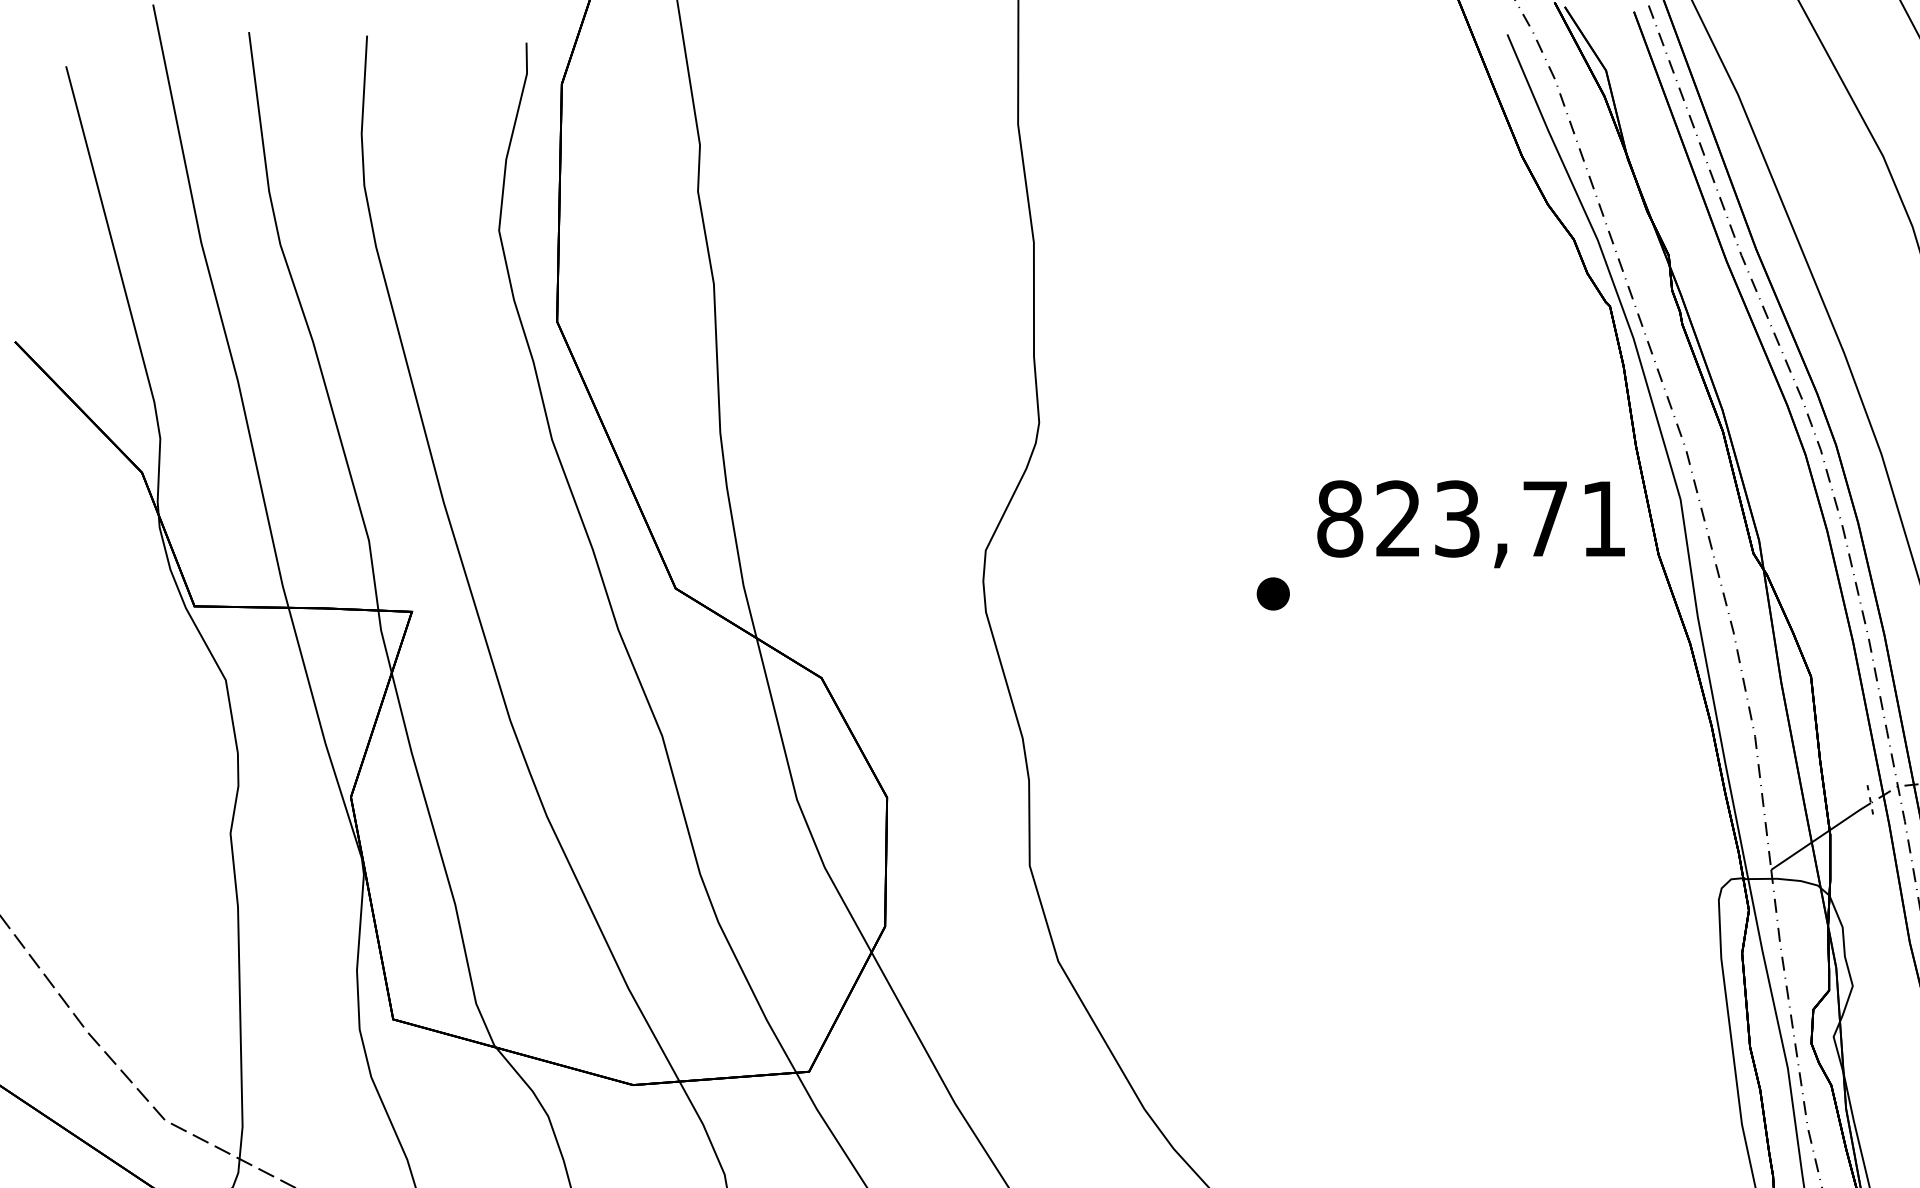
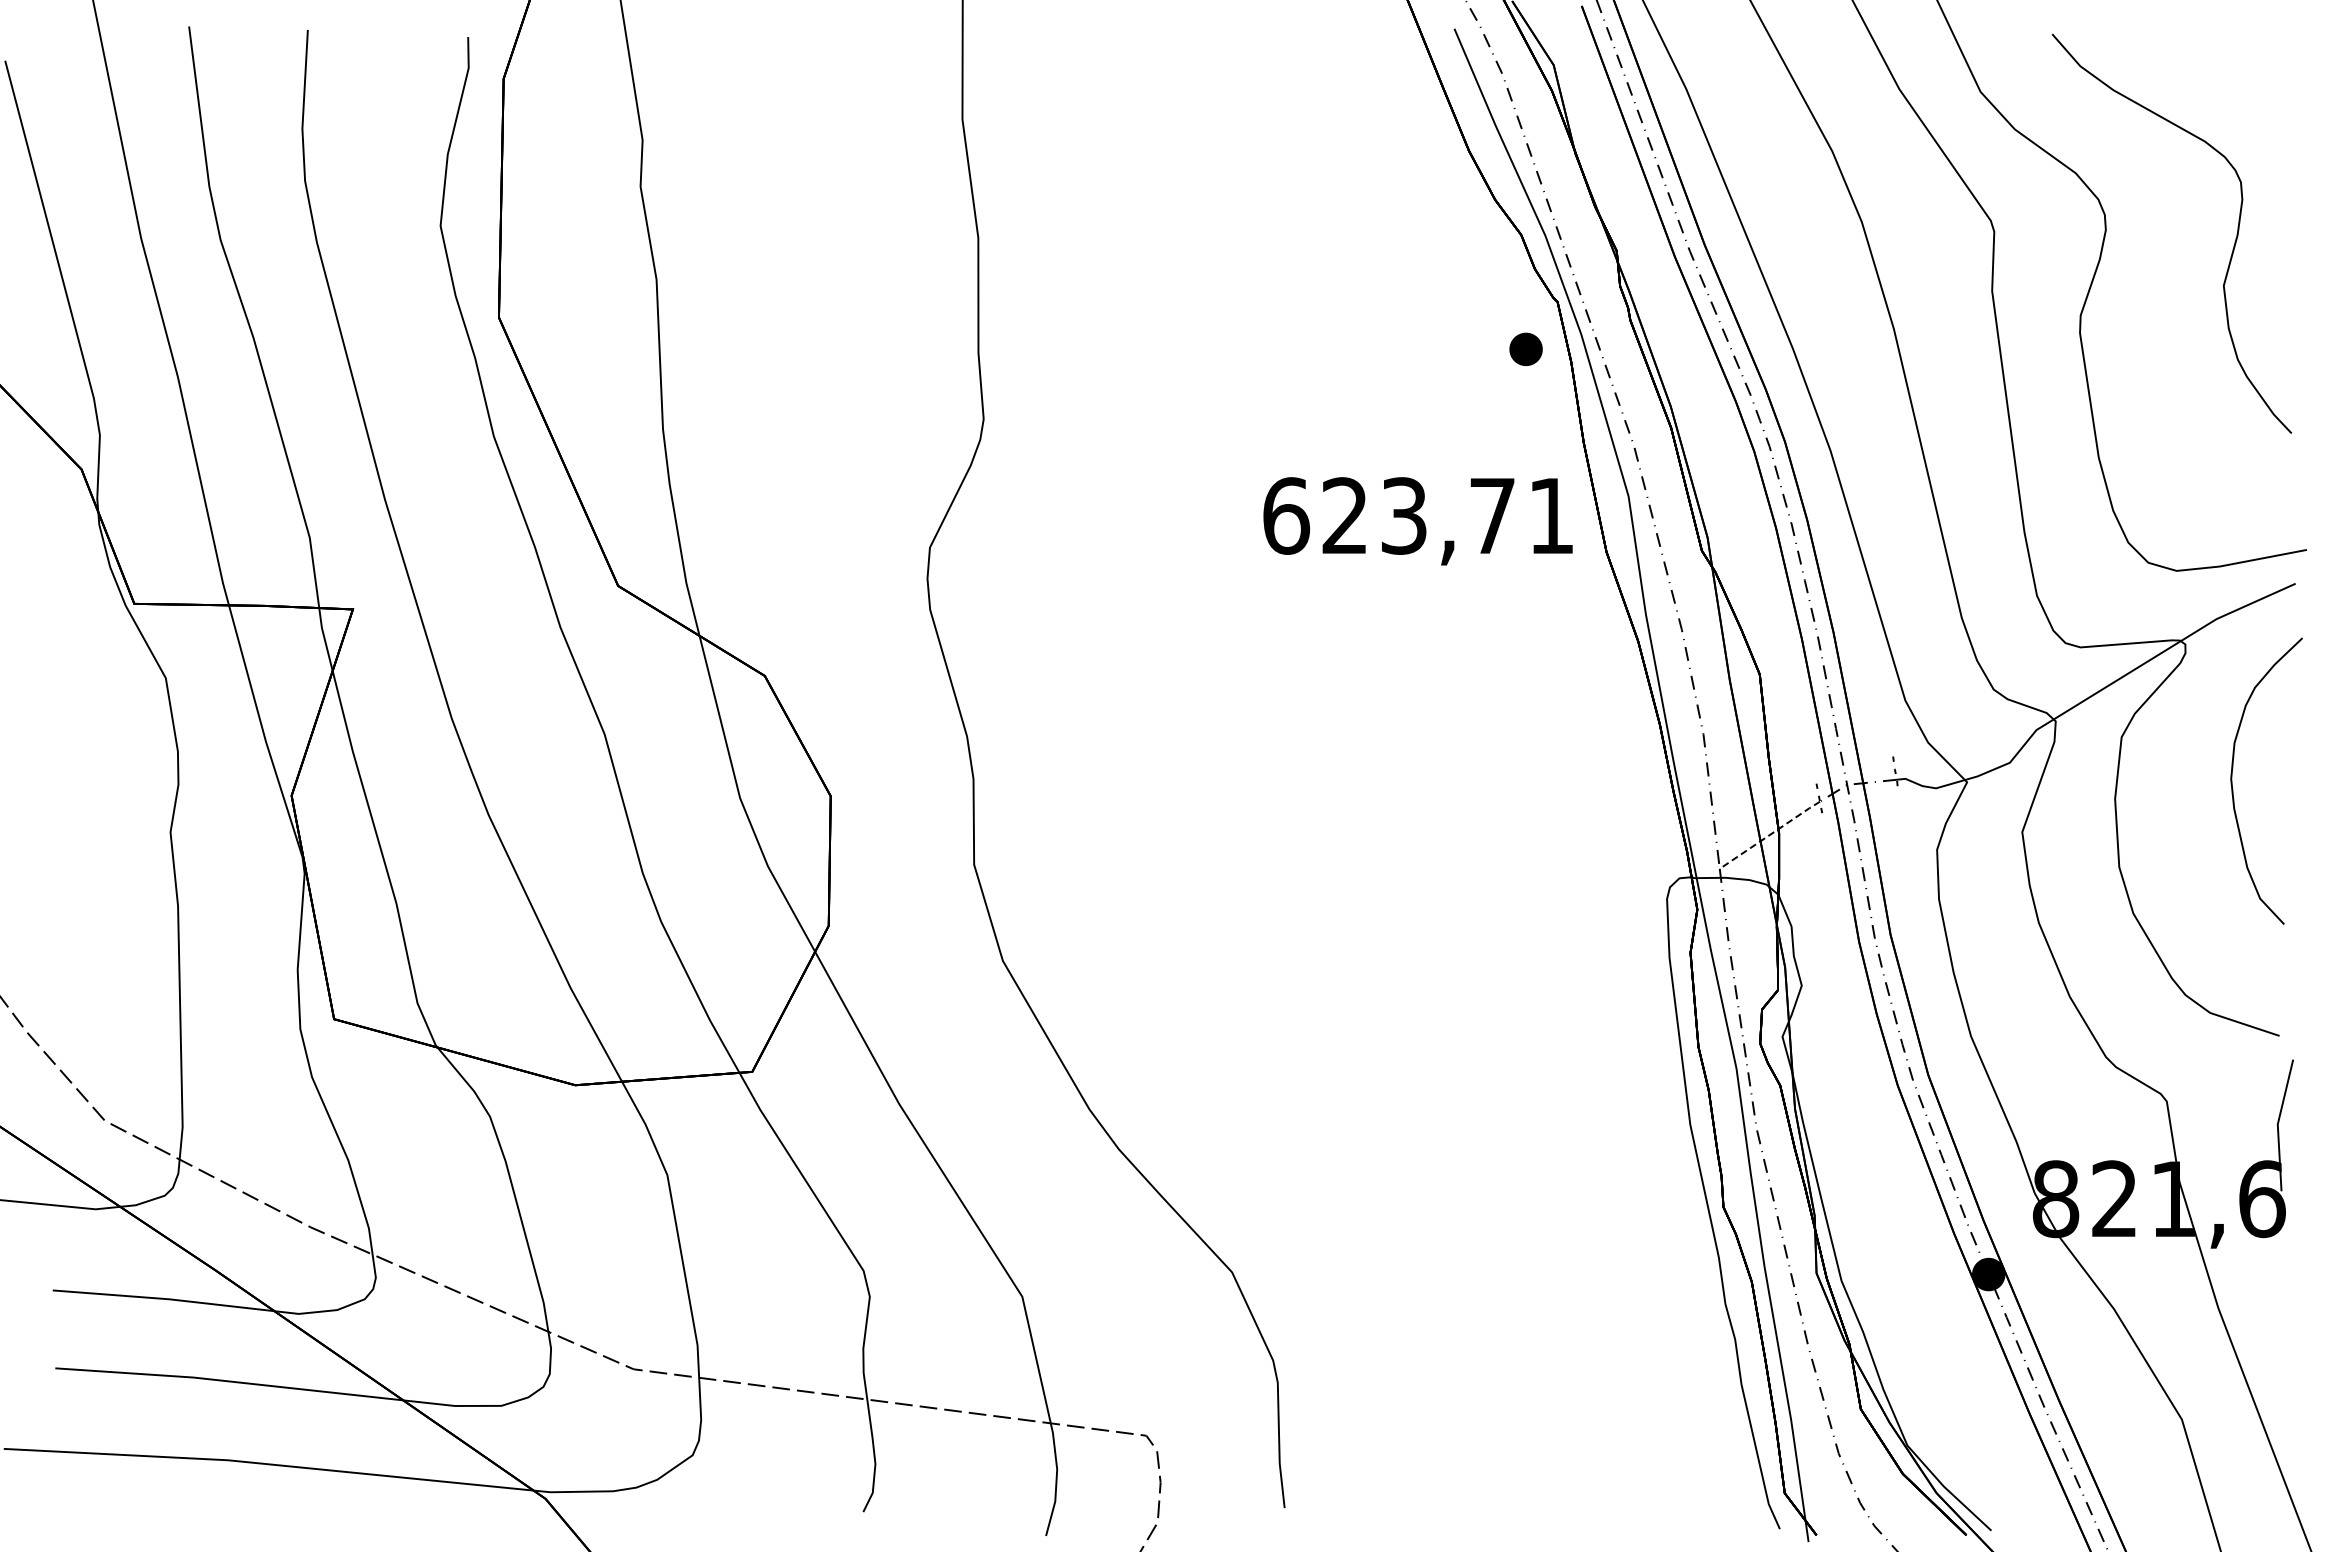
text: (1340, 518) -> (1286, 515), 823,71 -> 623,71
part: (1272, 593) -> (1525, 348), moved
line: (1820, 835) -> (1769, 834), solid -> dashed

